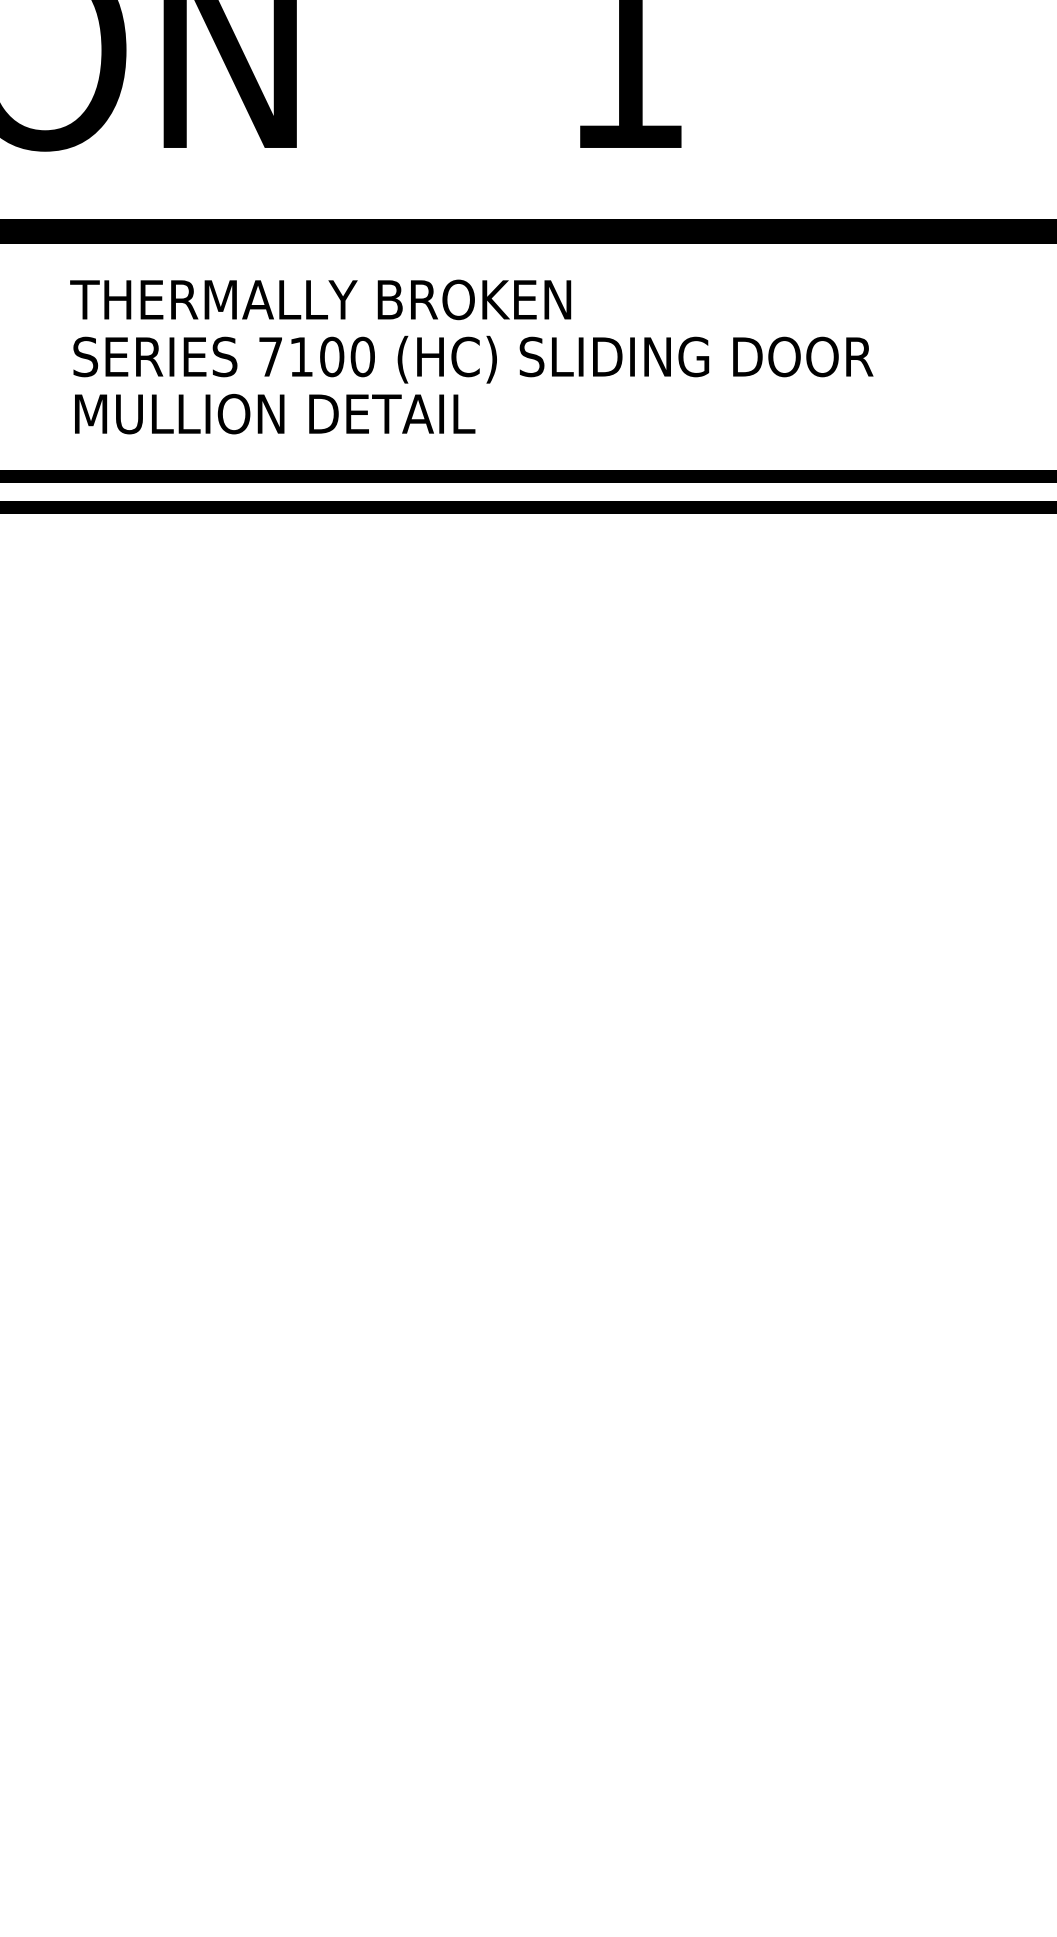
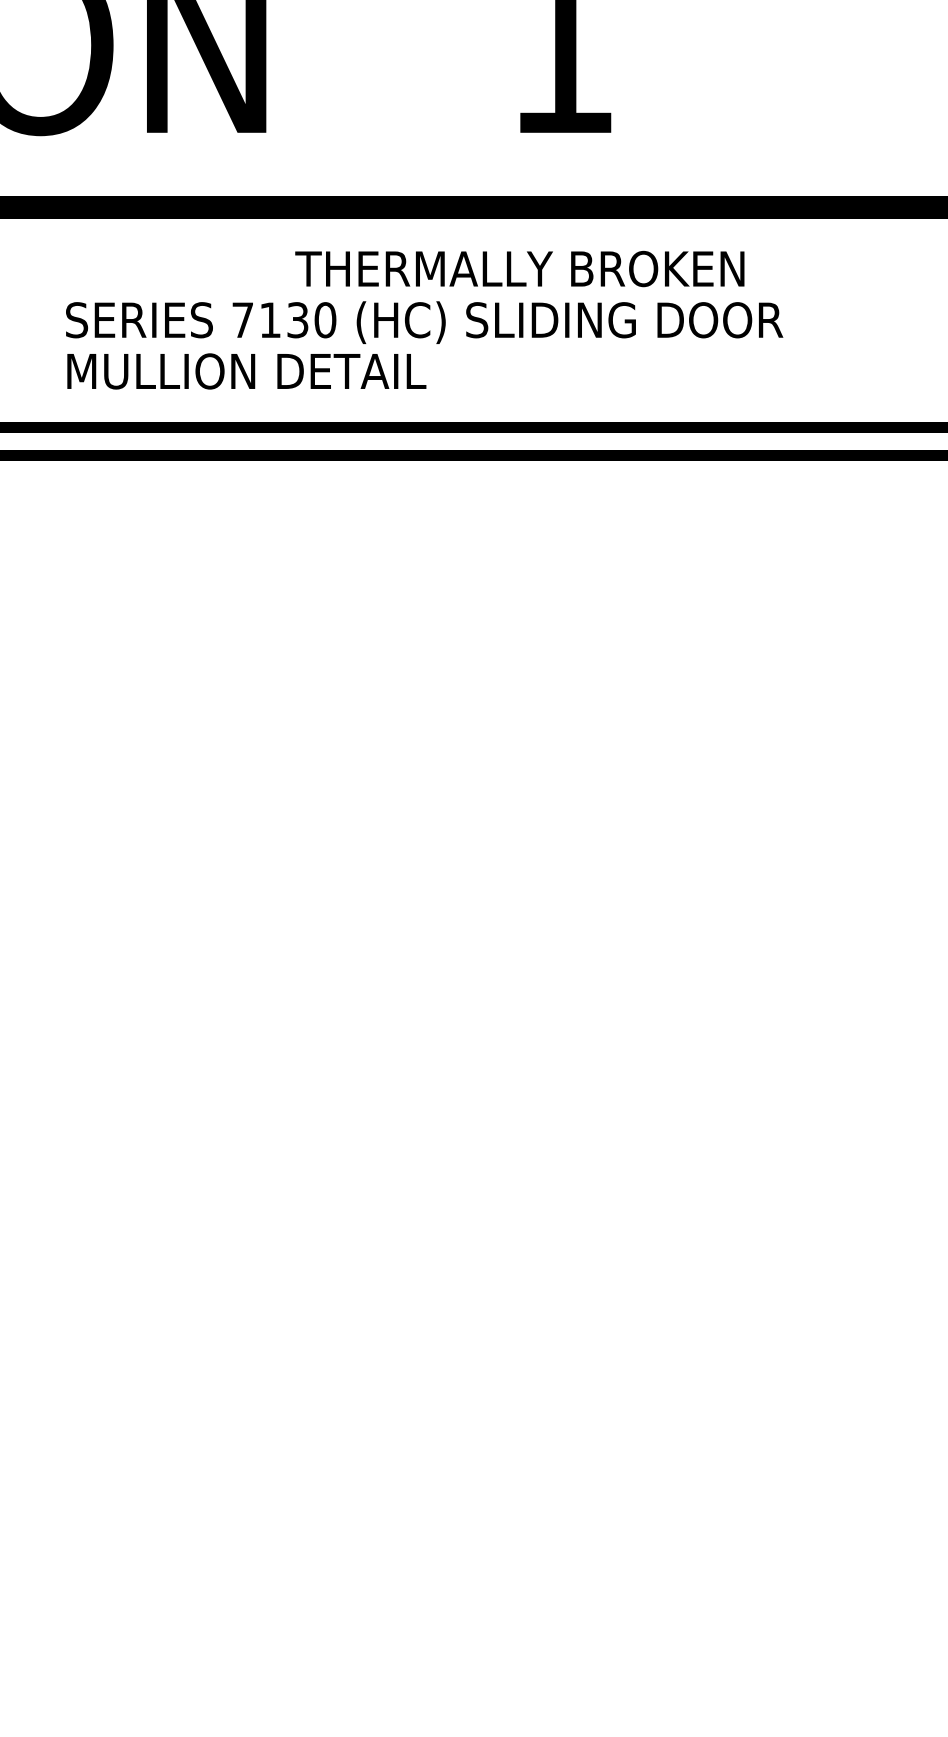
text: (320, 299) -> (519, 268), moved
text: (332, 356) -> (298, 319), 7100 -> 7130

